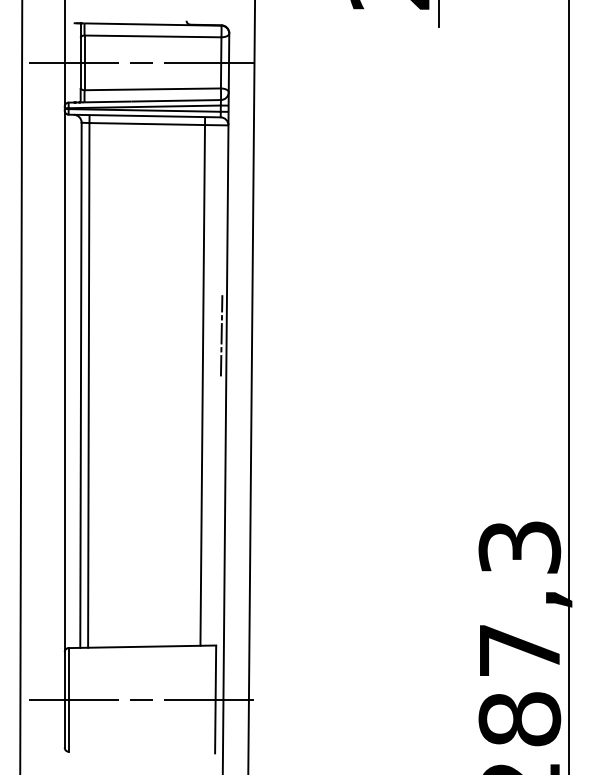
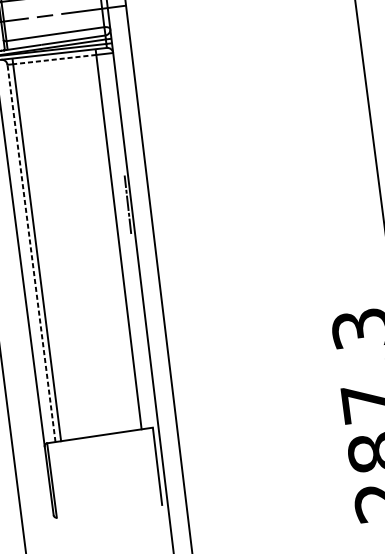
line: (147, 124) -> (54, 59), solid -> dashed
line: (80, 385) -> (31, 253), solid -> dashed
line: (141, 699) -> (104, 473), removed

